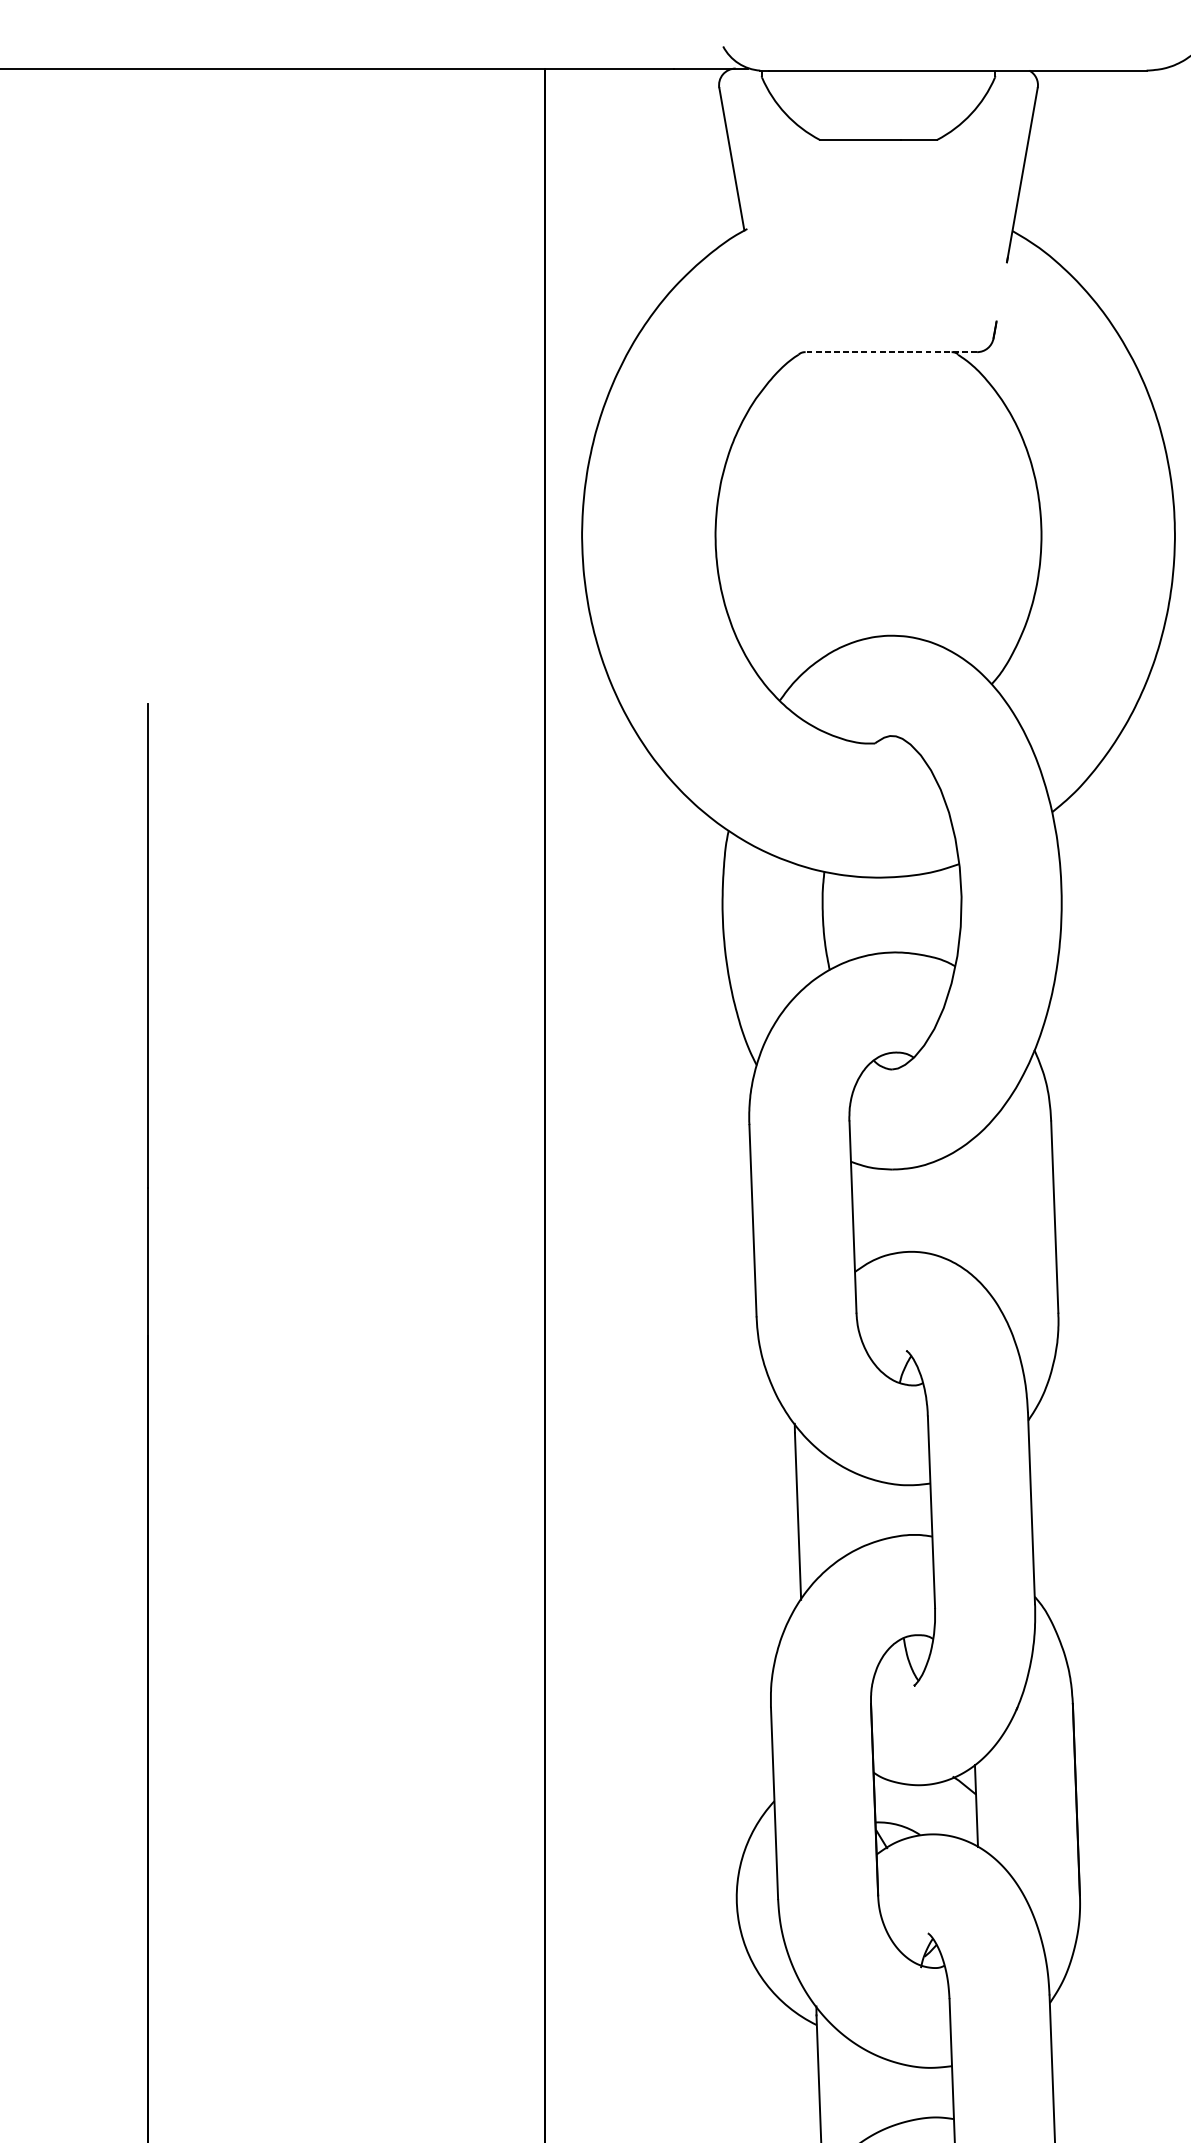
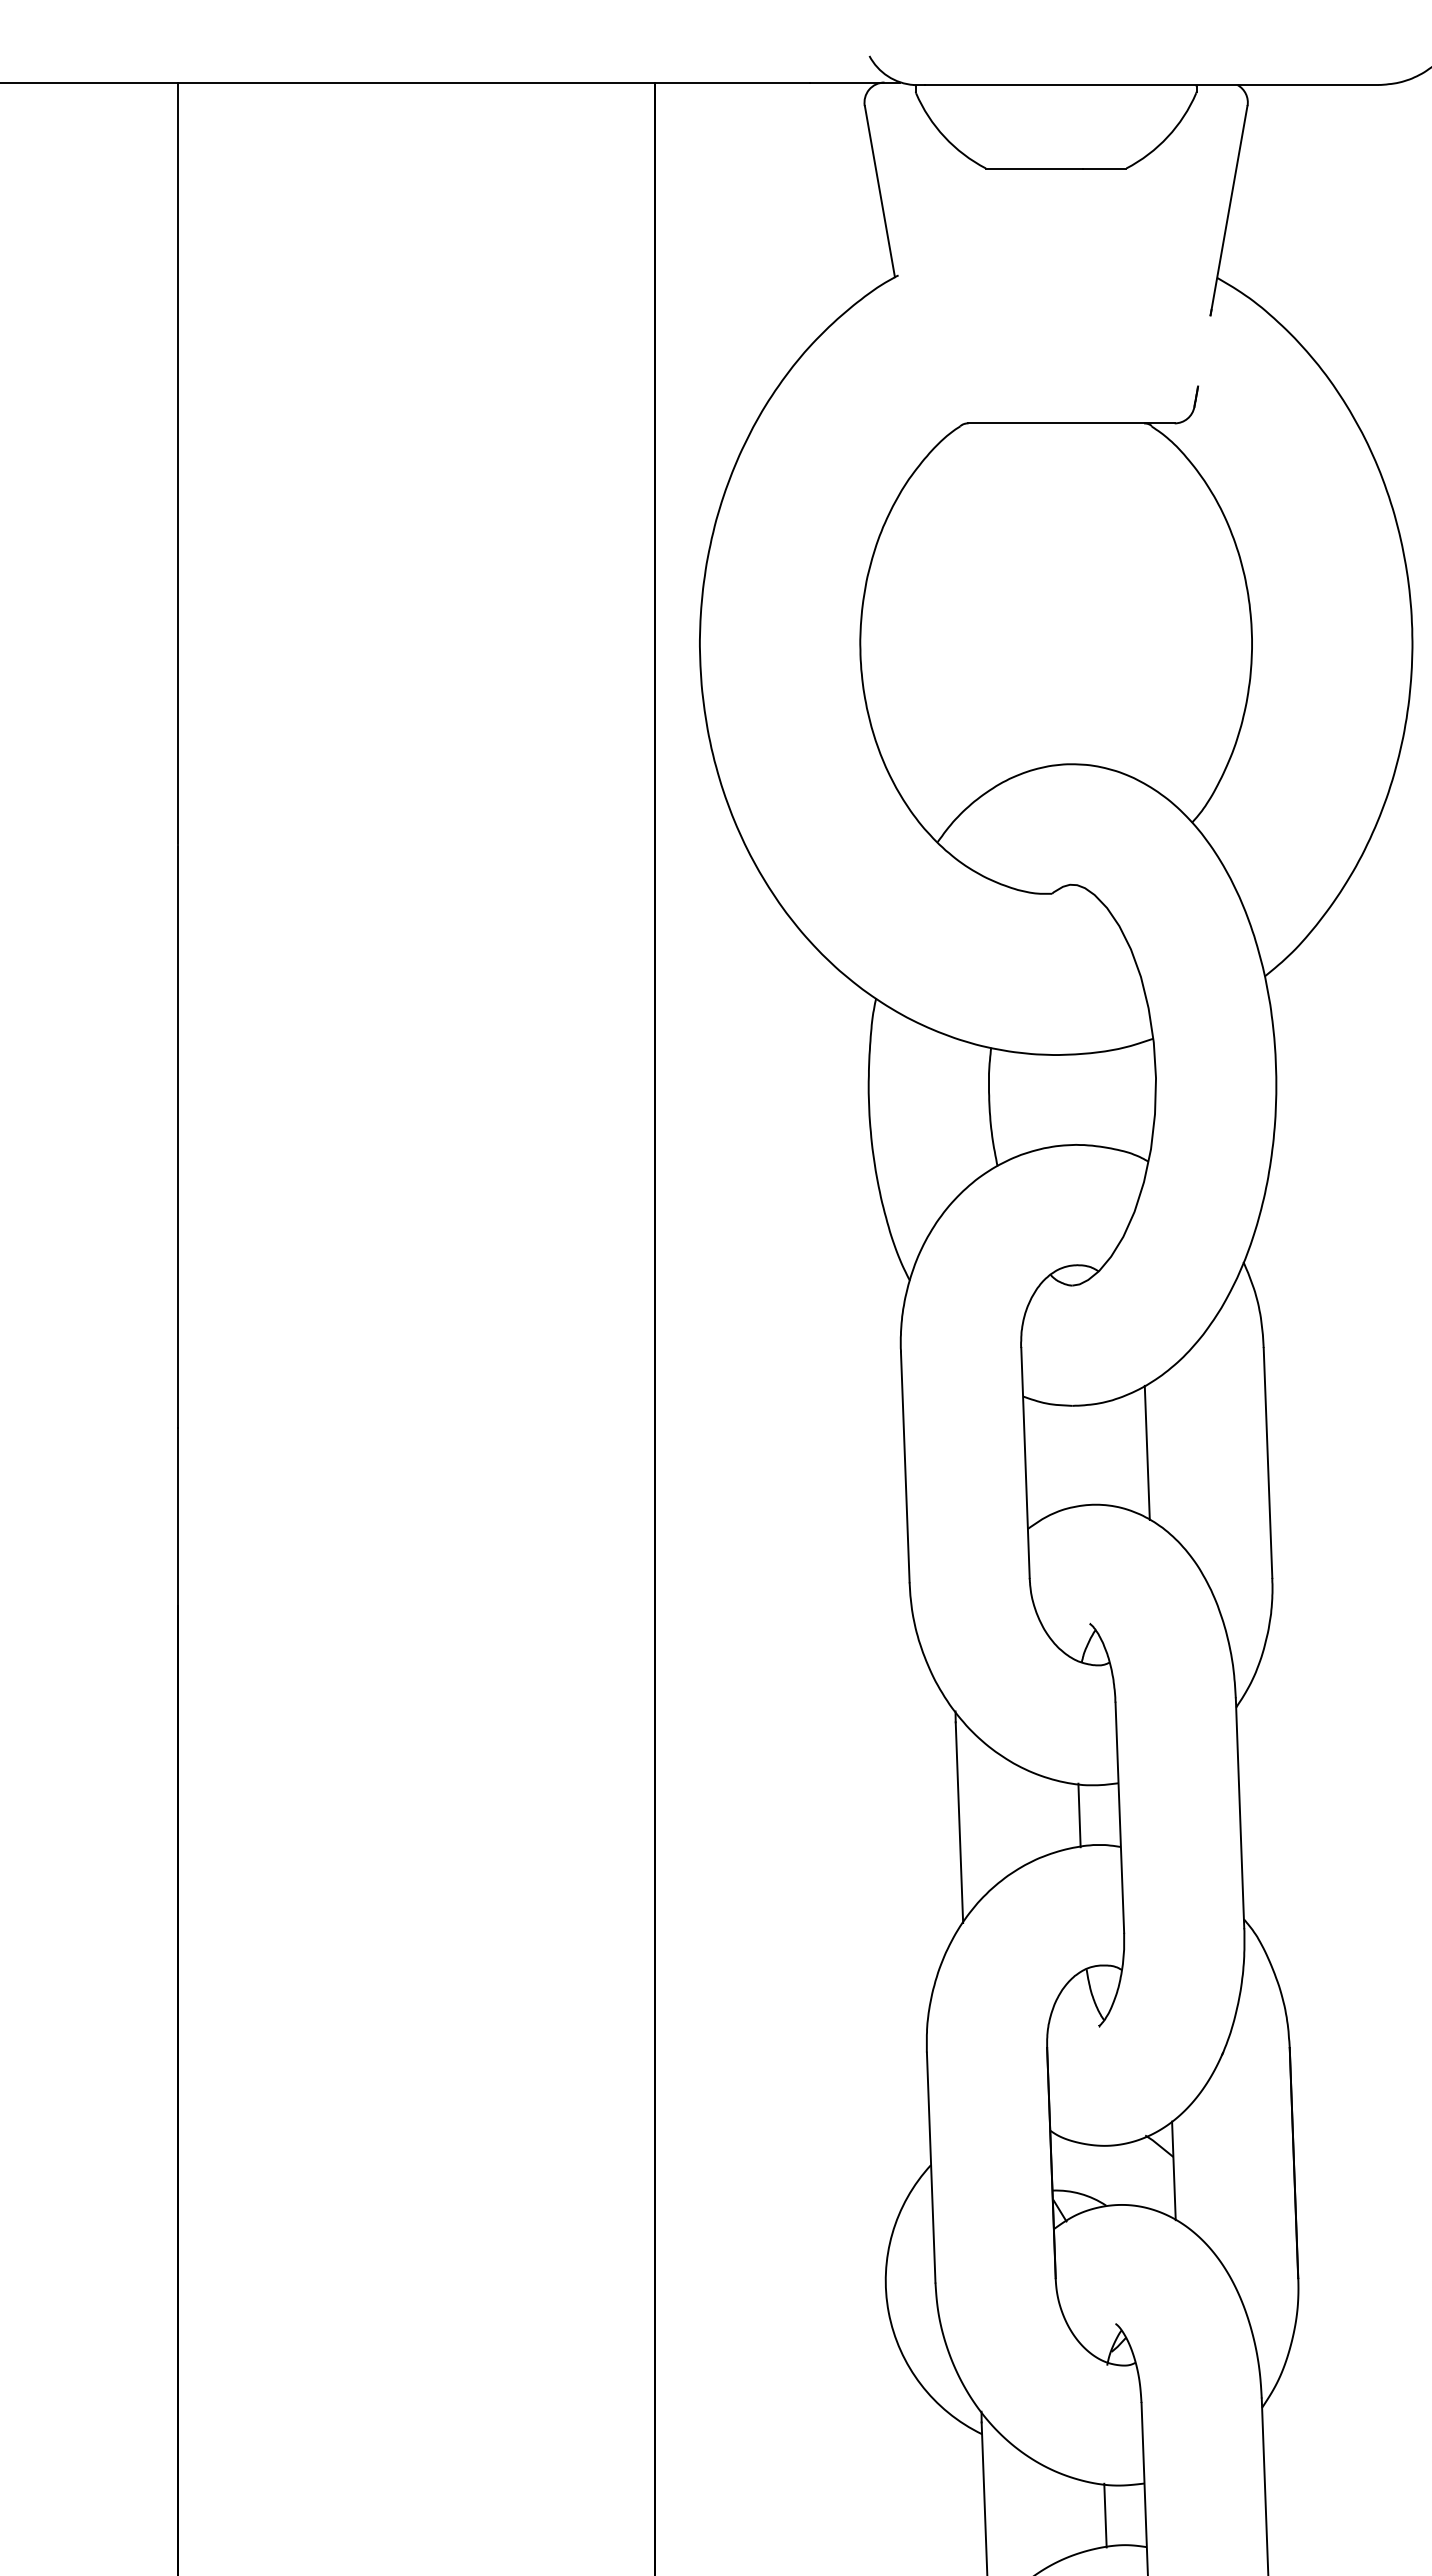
line: (891, 352) -> (1071, 423), dashed -> solid
line: (148, 384) -> (178, 462), added
line: (953, 1208) -> (1146, 1452), added
line: (897, 1510) -> (1079, 1815), added
line: (919, 2092) -> (1105, 2515), added

